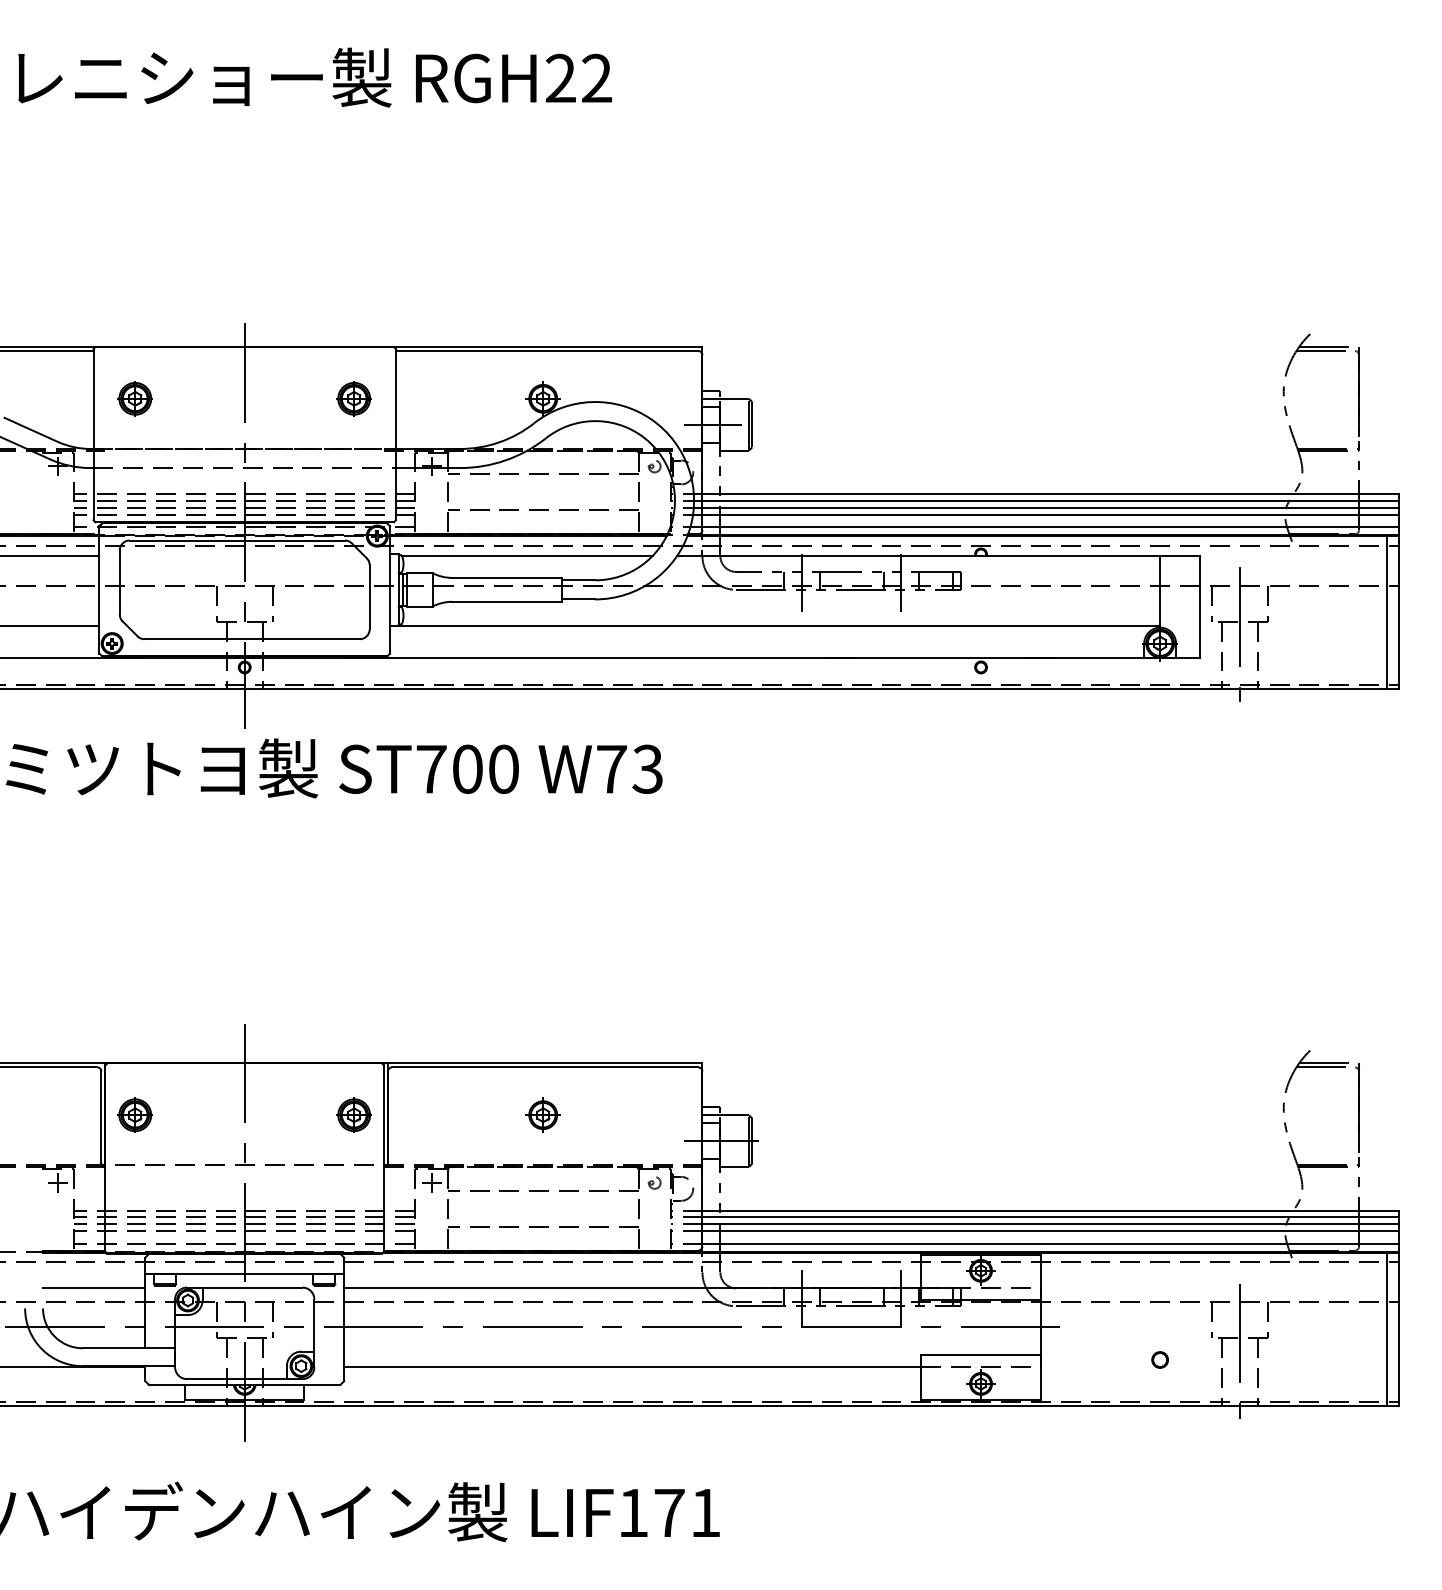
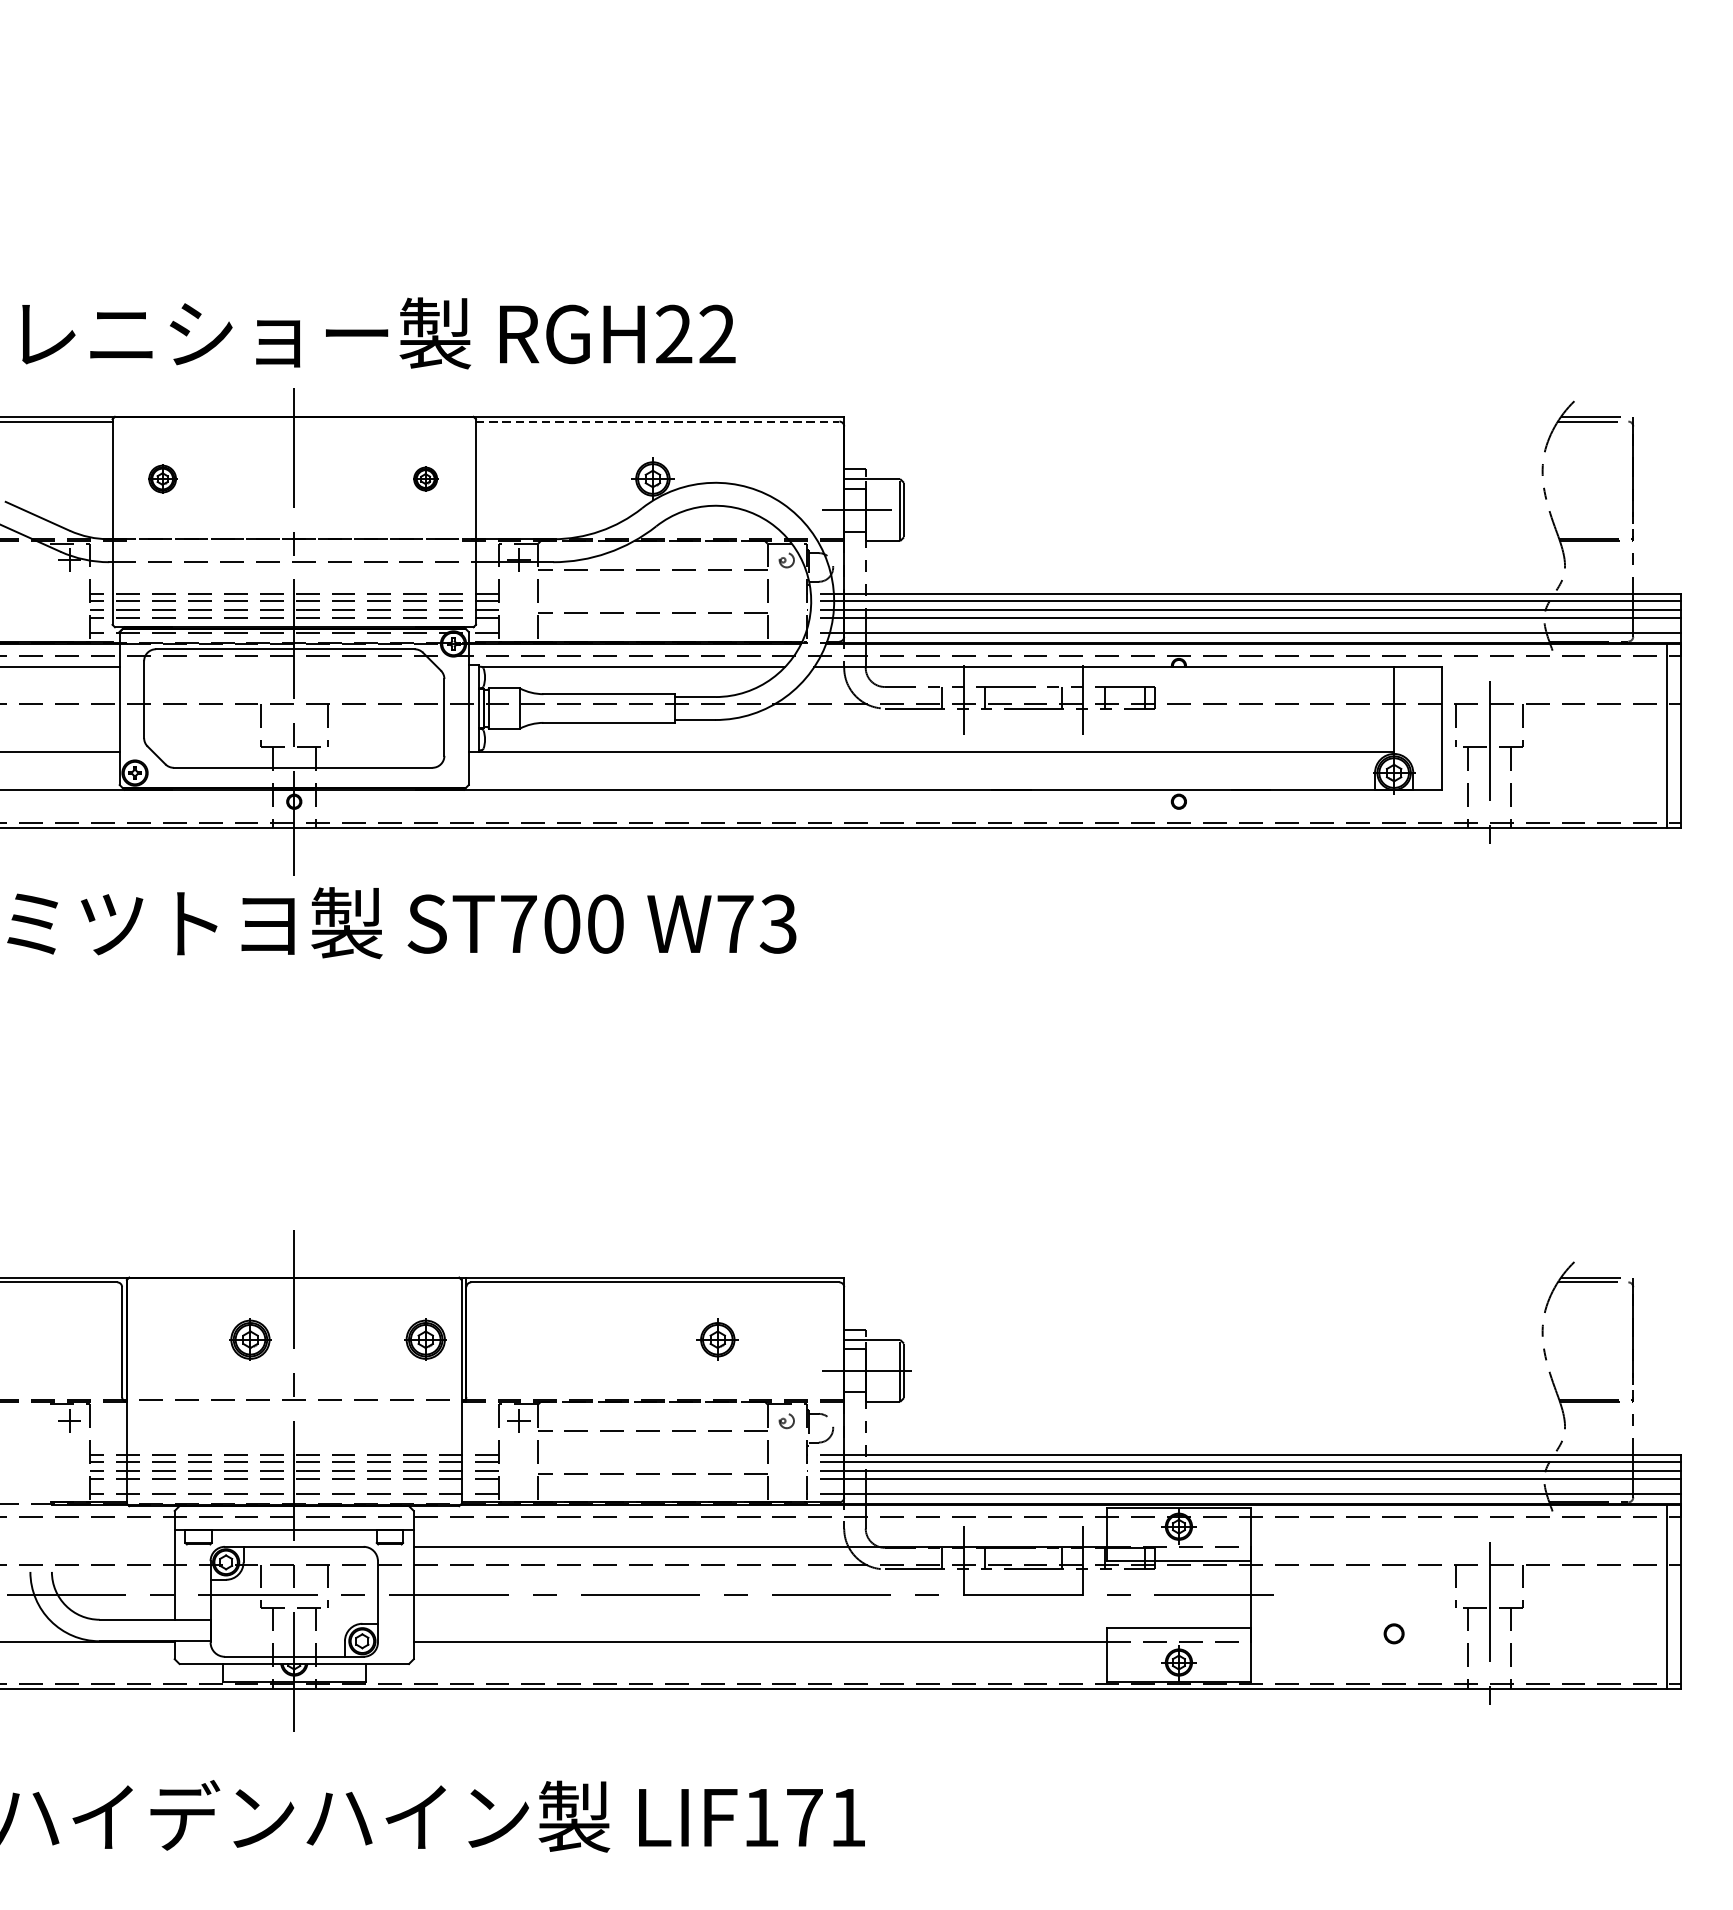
text: (314, 77) -> (378, 333), moved
line: (547, 351) -> (658, 422), solid -> dashed
part: (134, 398) -> (161, 478), size x0.7
part: (353, 398) -> (424, 478), size x0.6
part: (134, 1114) -> (249, 1338), moved
part: (542, 1114) -> (716, 1338), moved
line: (94, 1287) -> (113, 1546), removed

